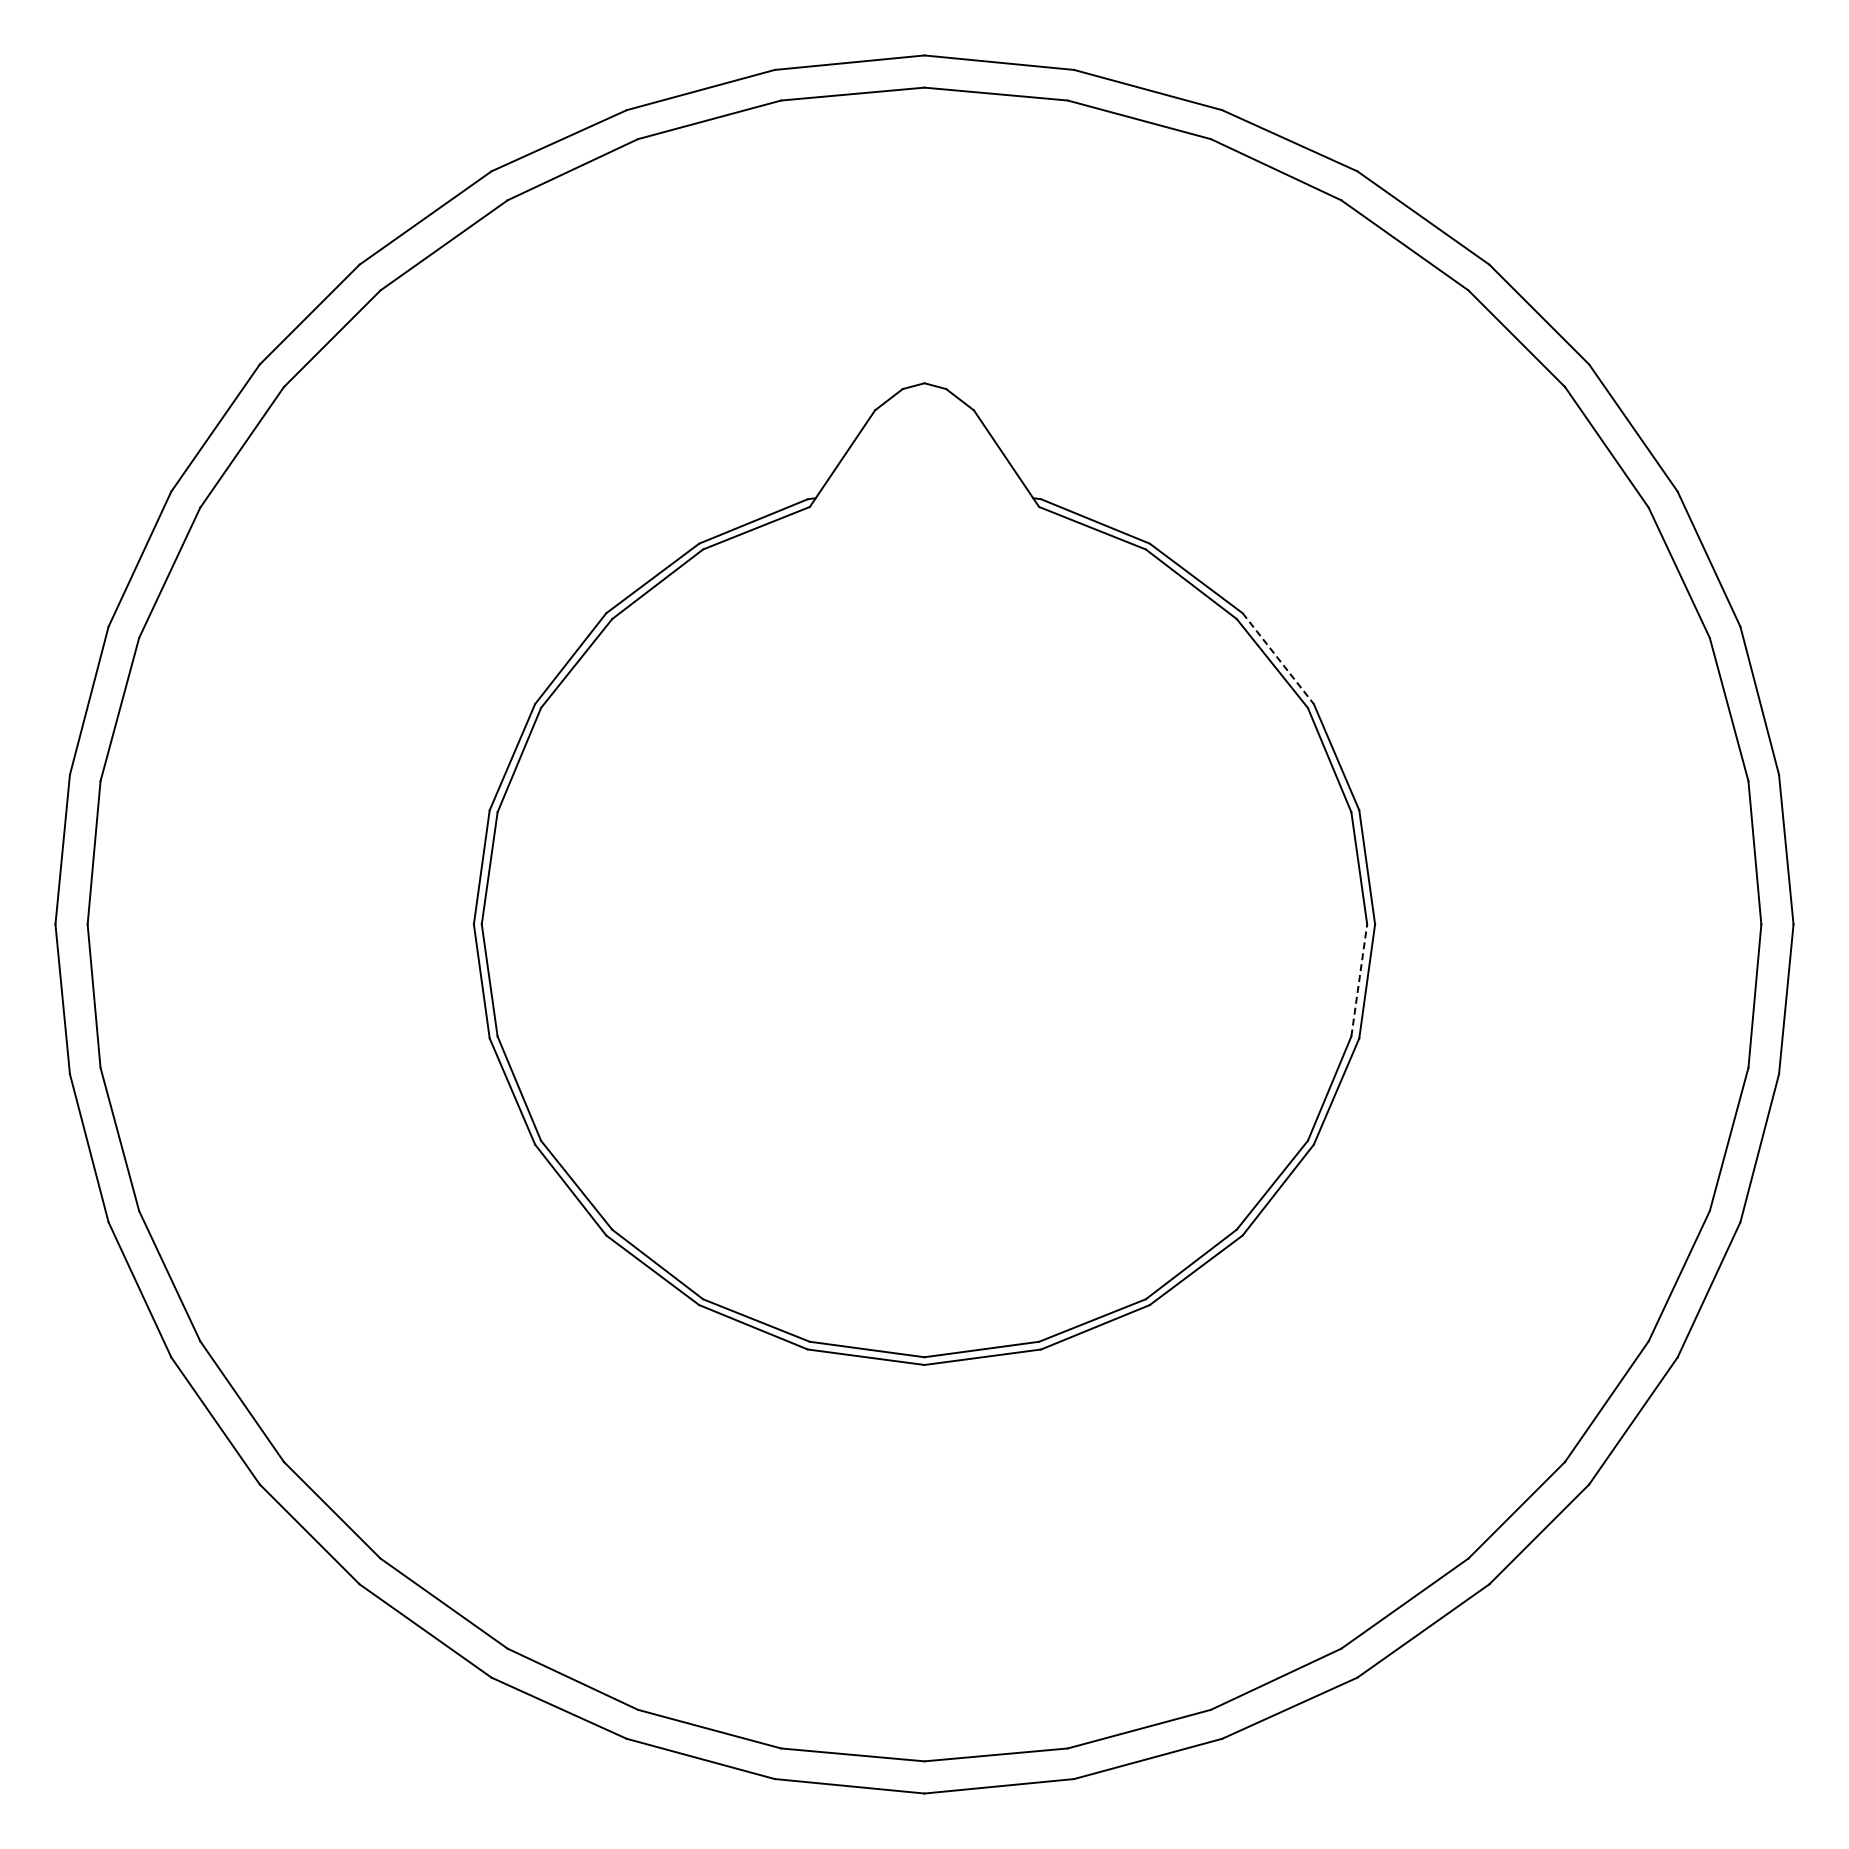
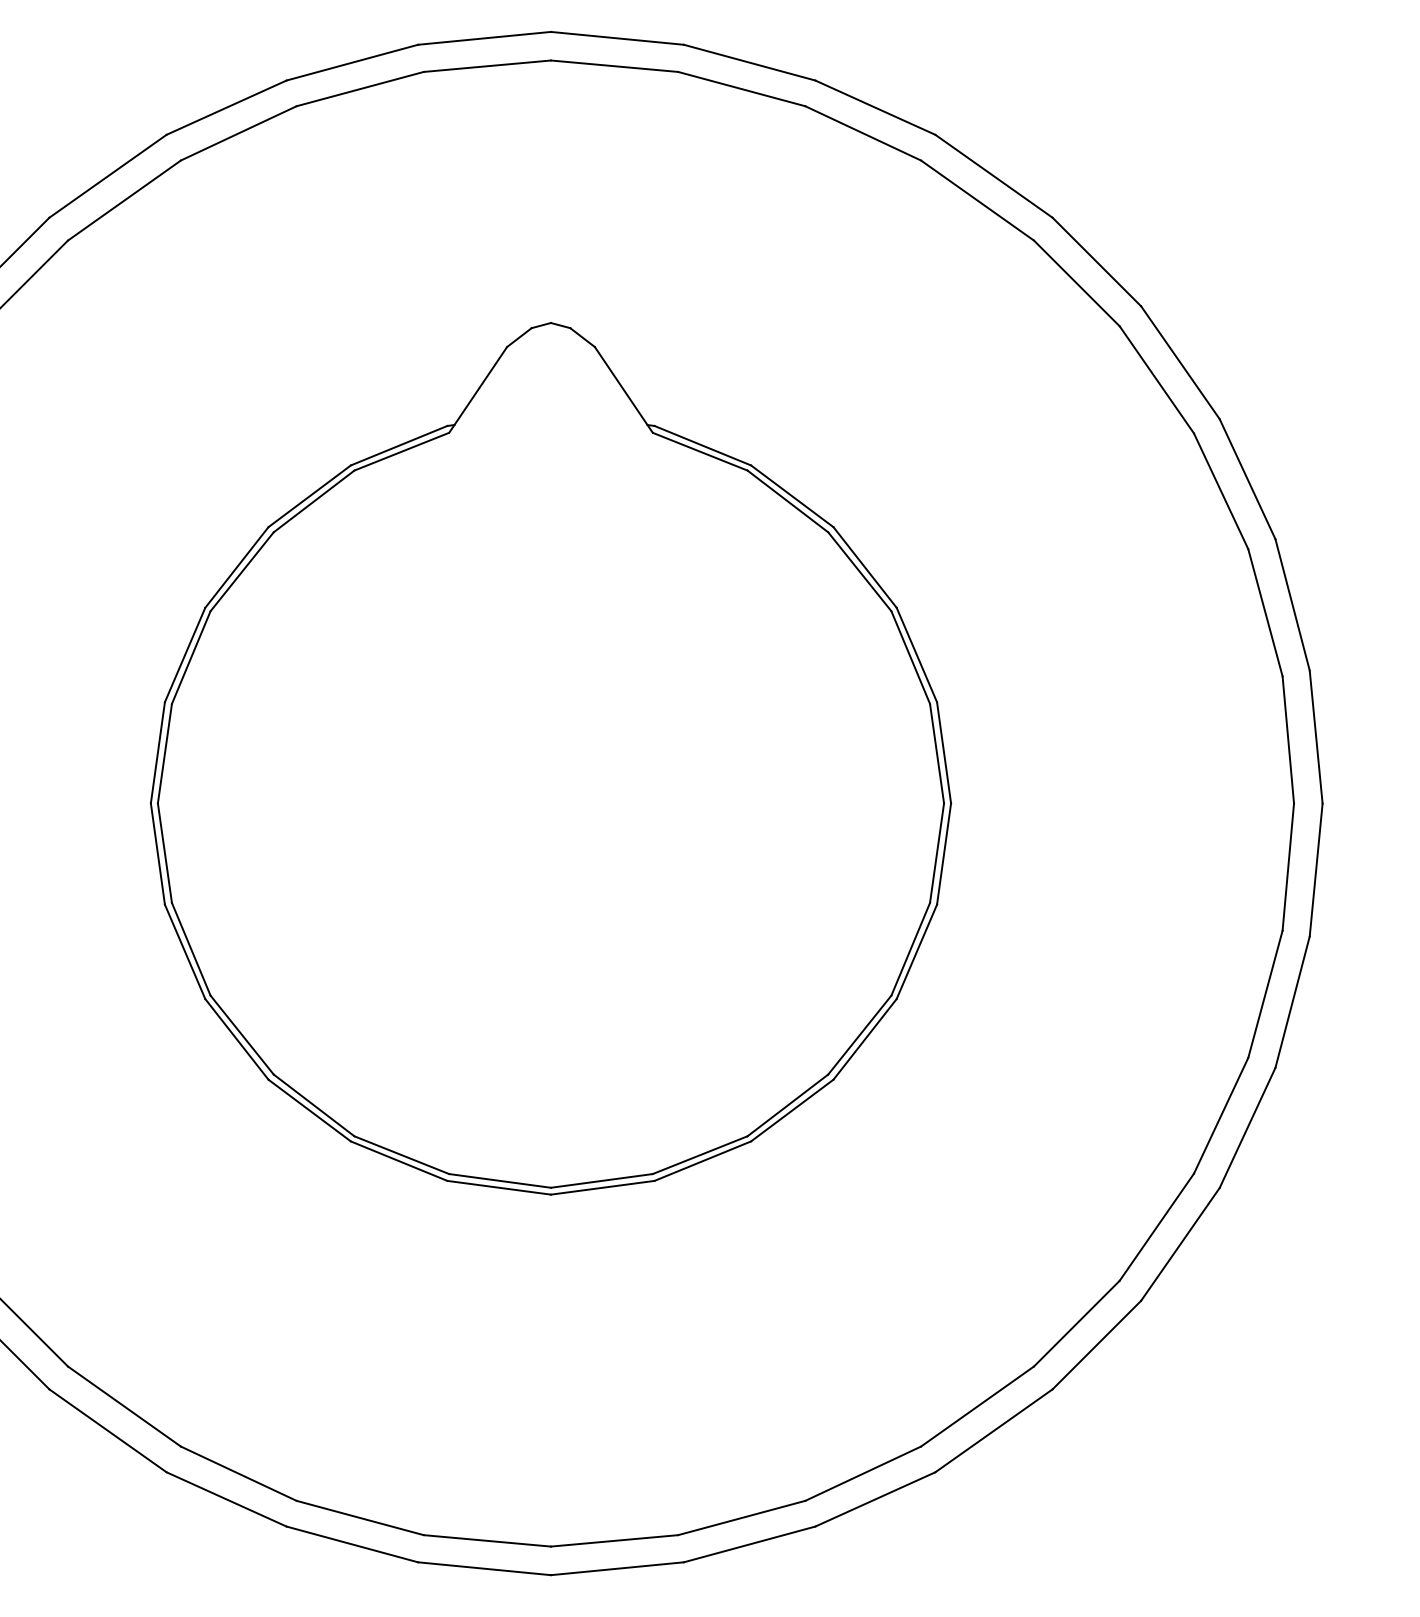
line: (1278, 658) -> (865, 567), dashed -> solid
line: (1359, 980) -> (937, 853), dashed -> solid

